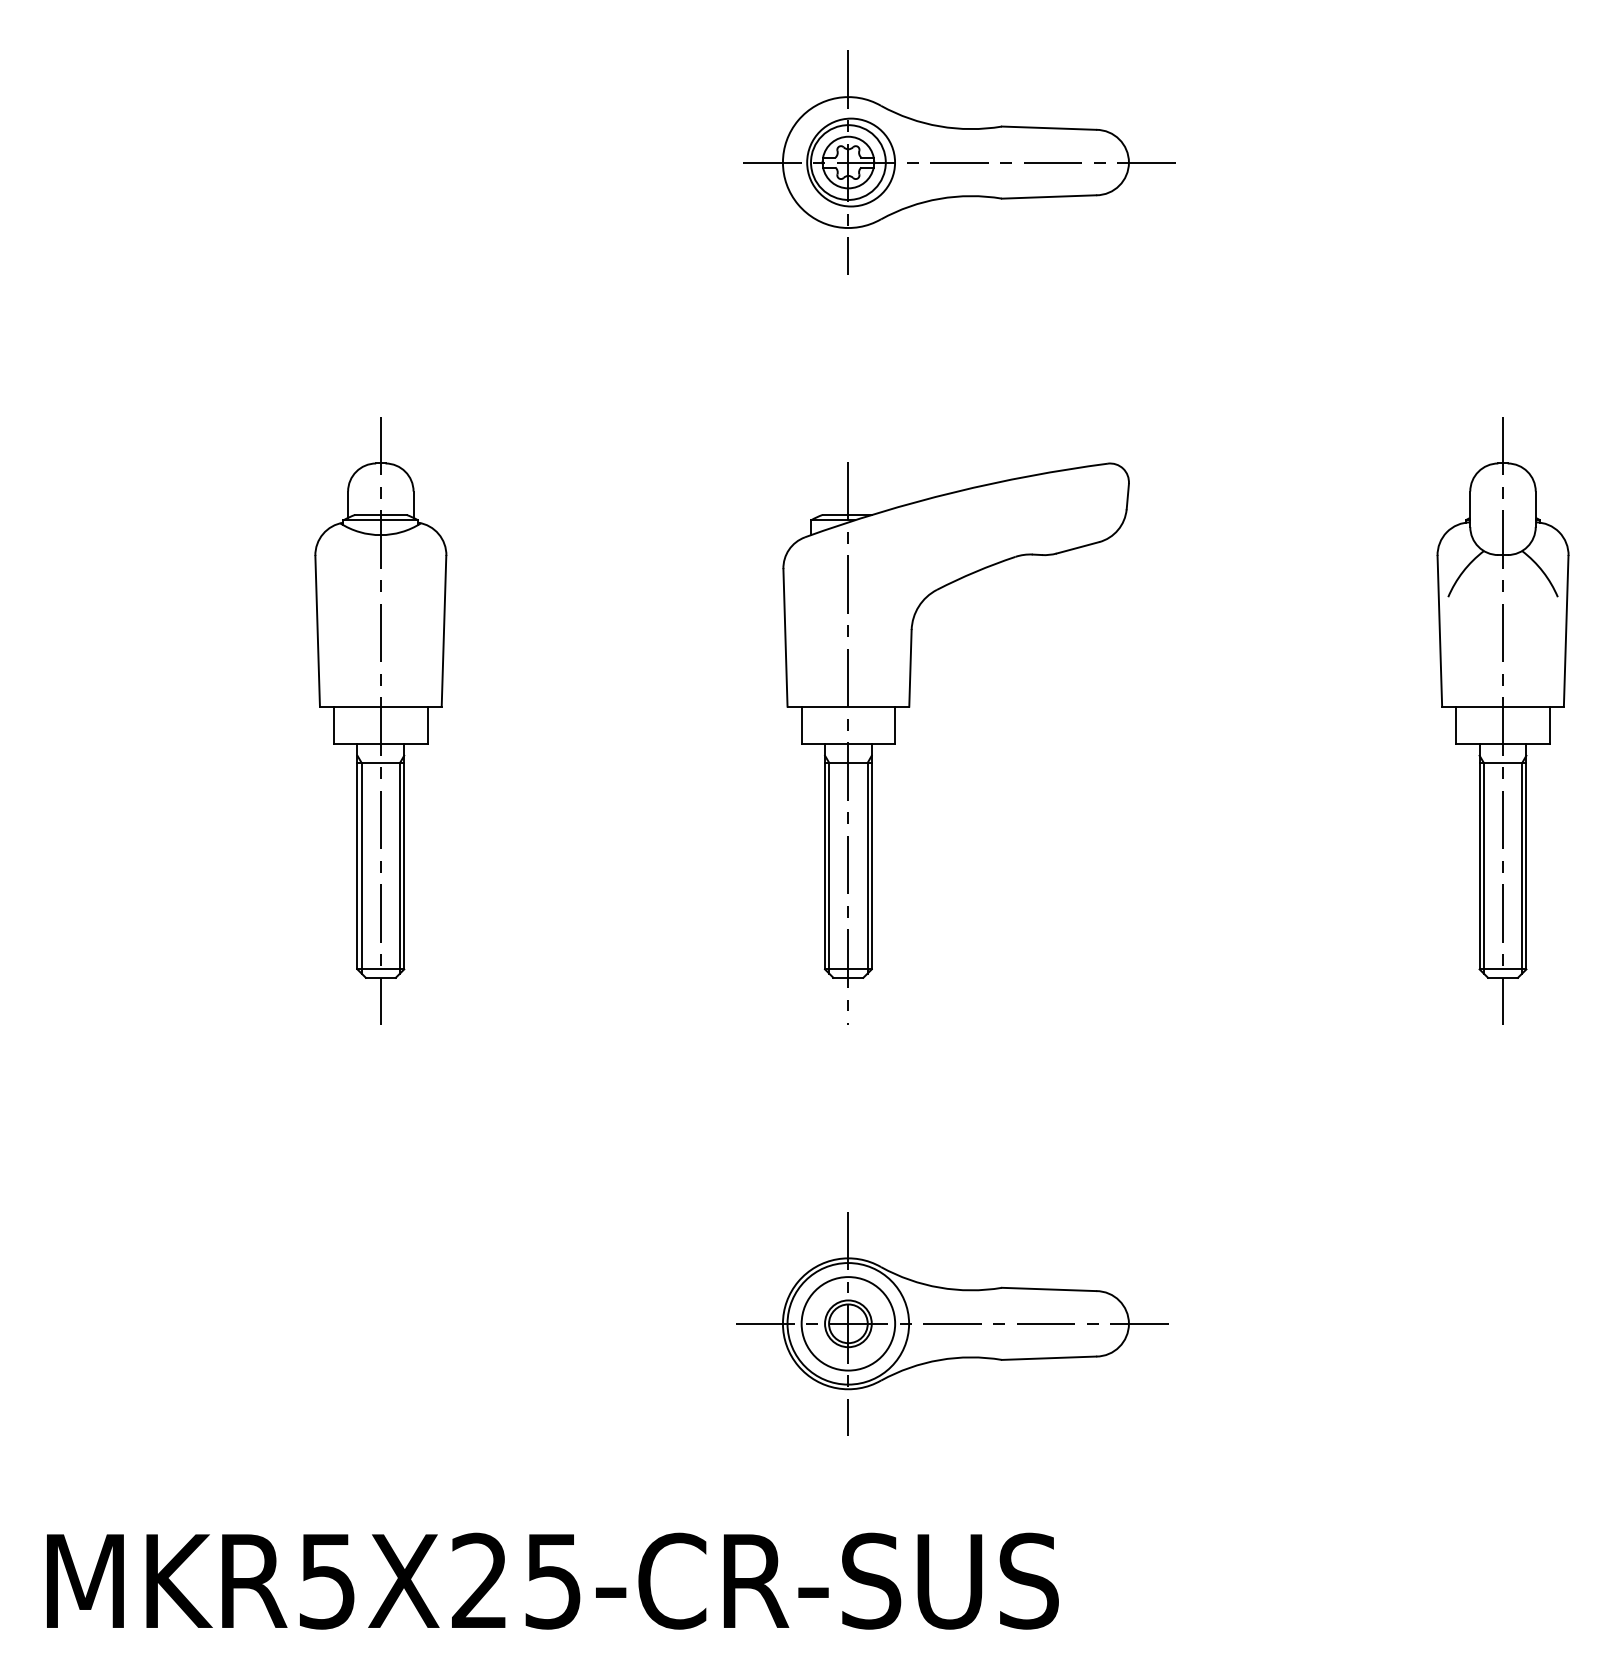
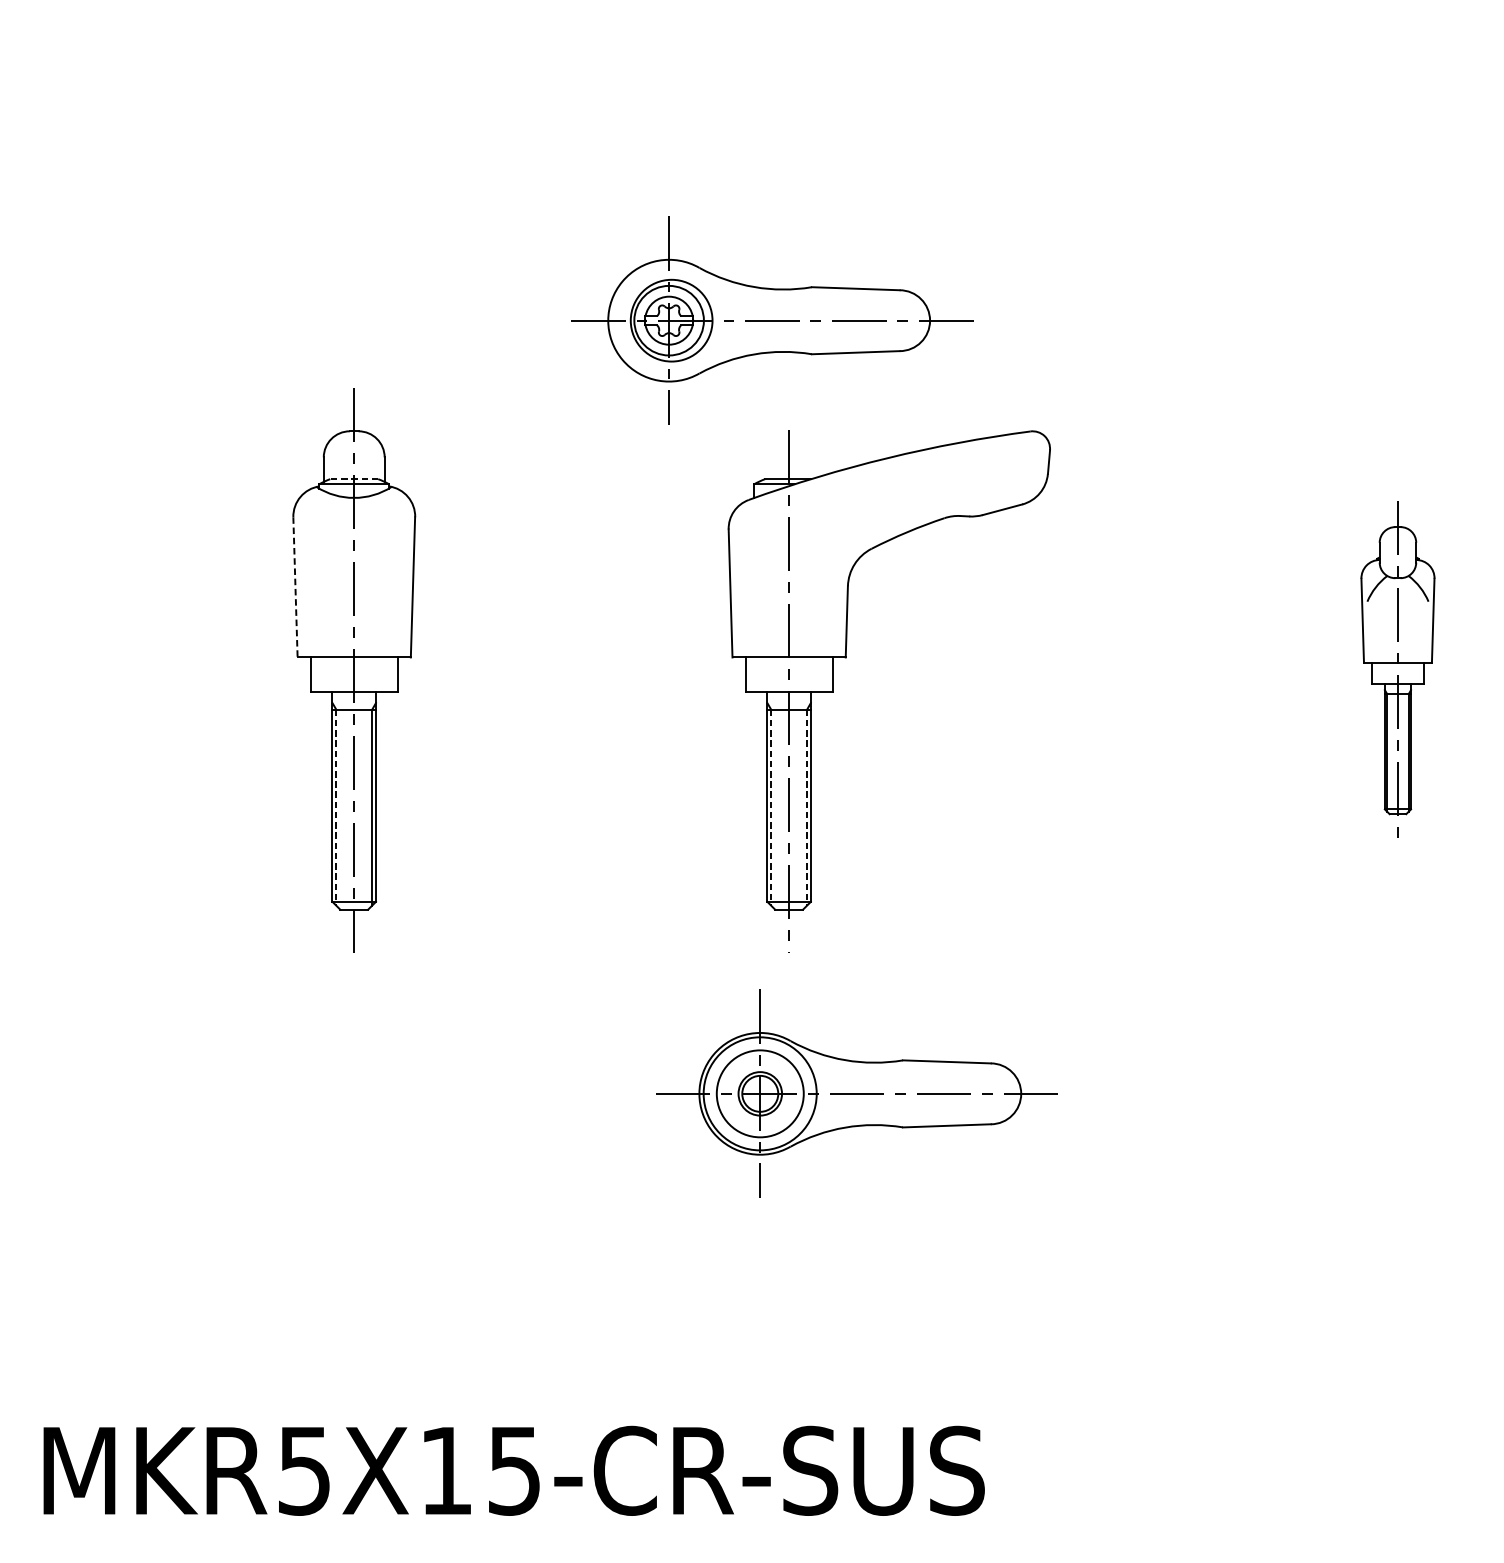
part: (959, 162) -> (772, 320), moved
line: (380, 514) -> (353, 478), solid -> dashed
line: (317, 631) -> (295, 587), solid -> dashed
part: (1502, 720) -> (1397, 670), size x0.6
line: (361, 868) -> (336, 808), solid -> dashed
line: (829, 868) -> (771, 808), solid -> dashed
line: (867, 868) -> (806, 808), solid -> dashed
part: (952, 1323) -> (857, 1093), moved
text: (479, 1579) -> (445, 1469), MKR5X25-CR-SUS -> MKR5X15-CR-SUS

